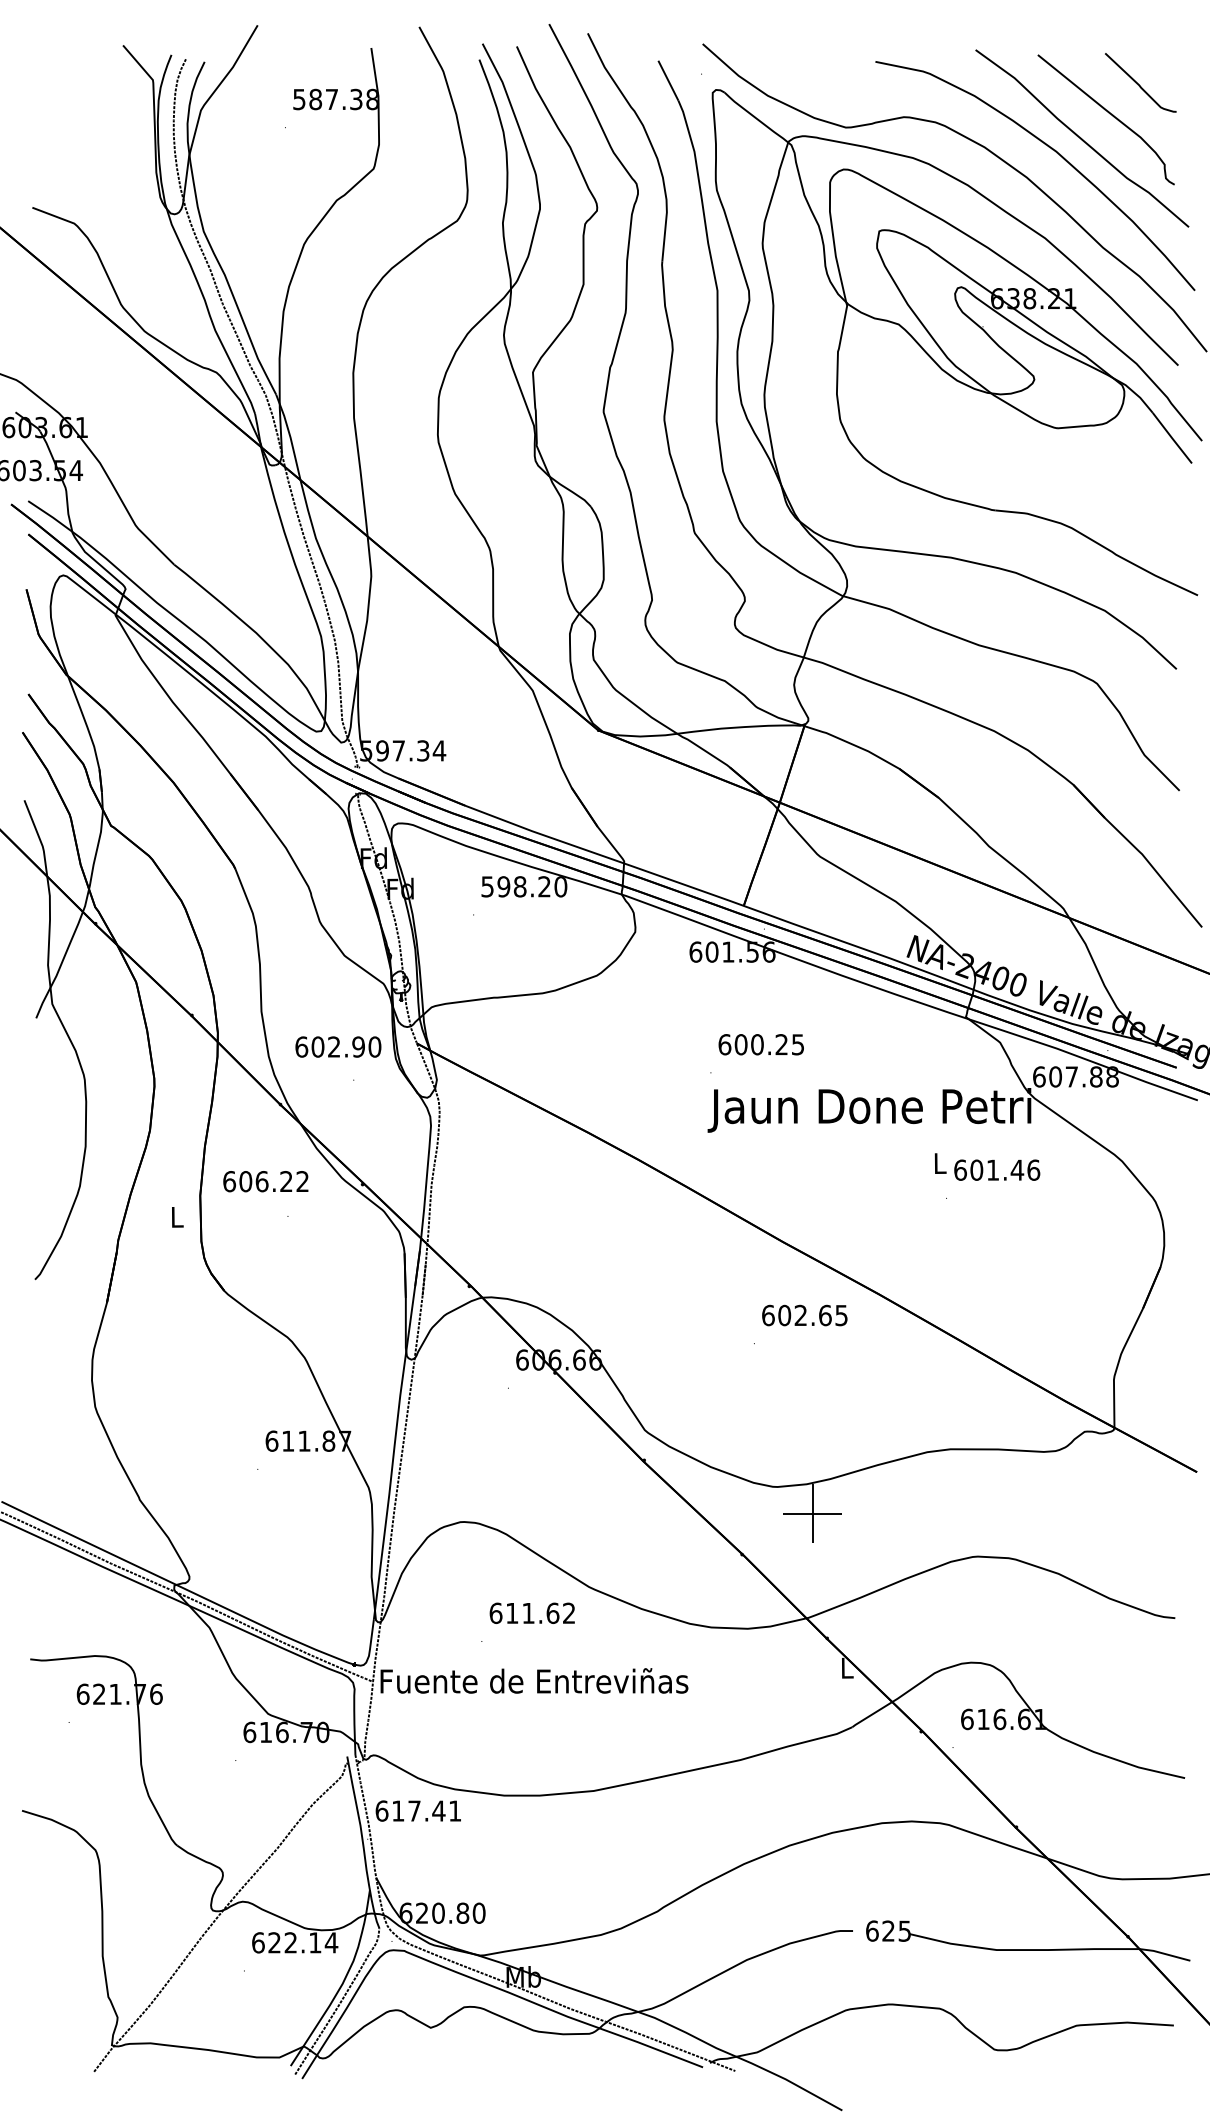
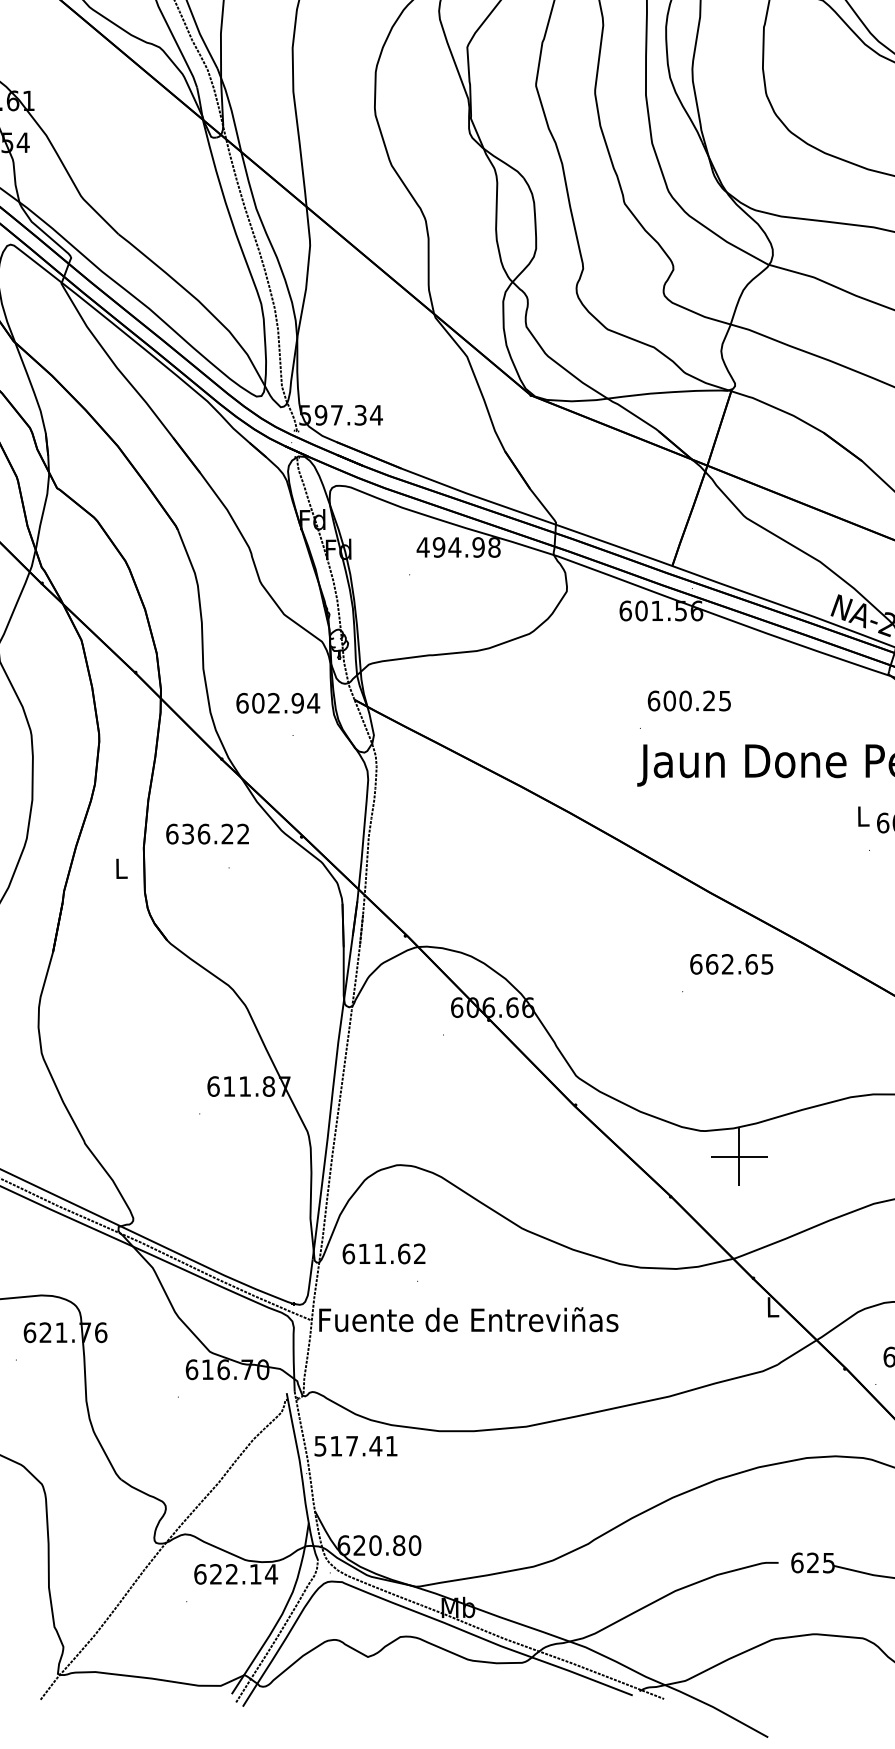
text: (523, 886) -> (458, 547), 598.20 -> 494.98
text: (374, 1046) -> (313, 702), 602.90 -> 602.94
text: (245, 1181) -> (187, 834), 606.22 -> 636.22
text: (784, 1314) -> (711, 963), 602.65 -> 662.65
text: (531, 1612) -> (383, 1253), moved
text: (381, 1810) -> (320, 1445), 617.41 -> 517.41

